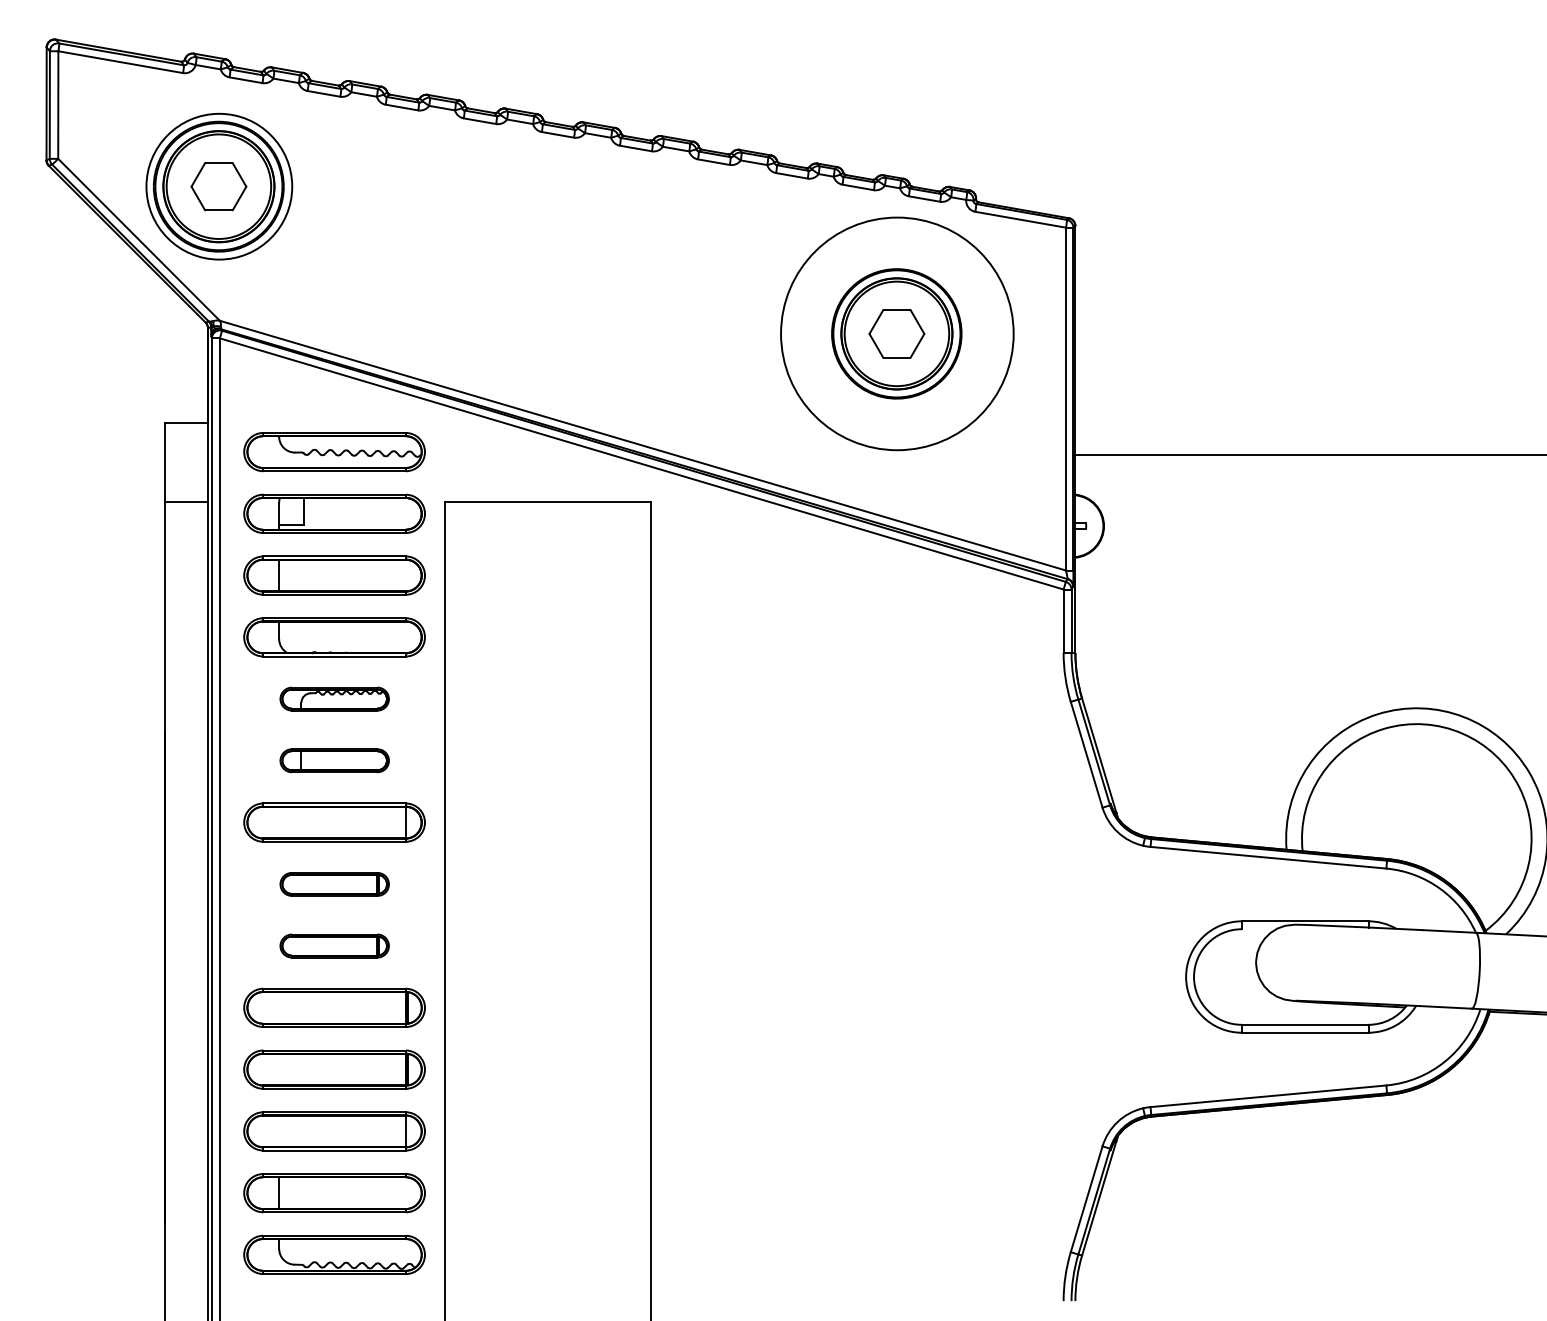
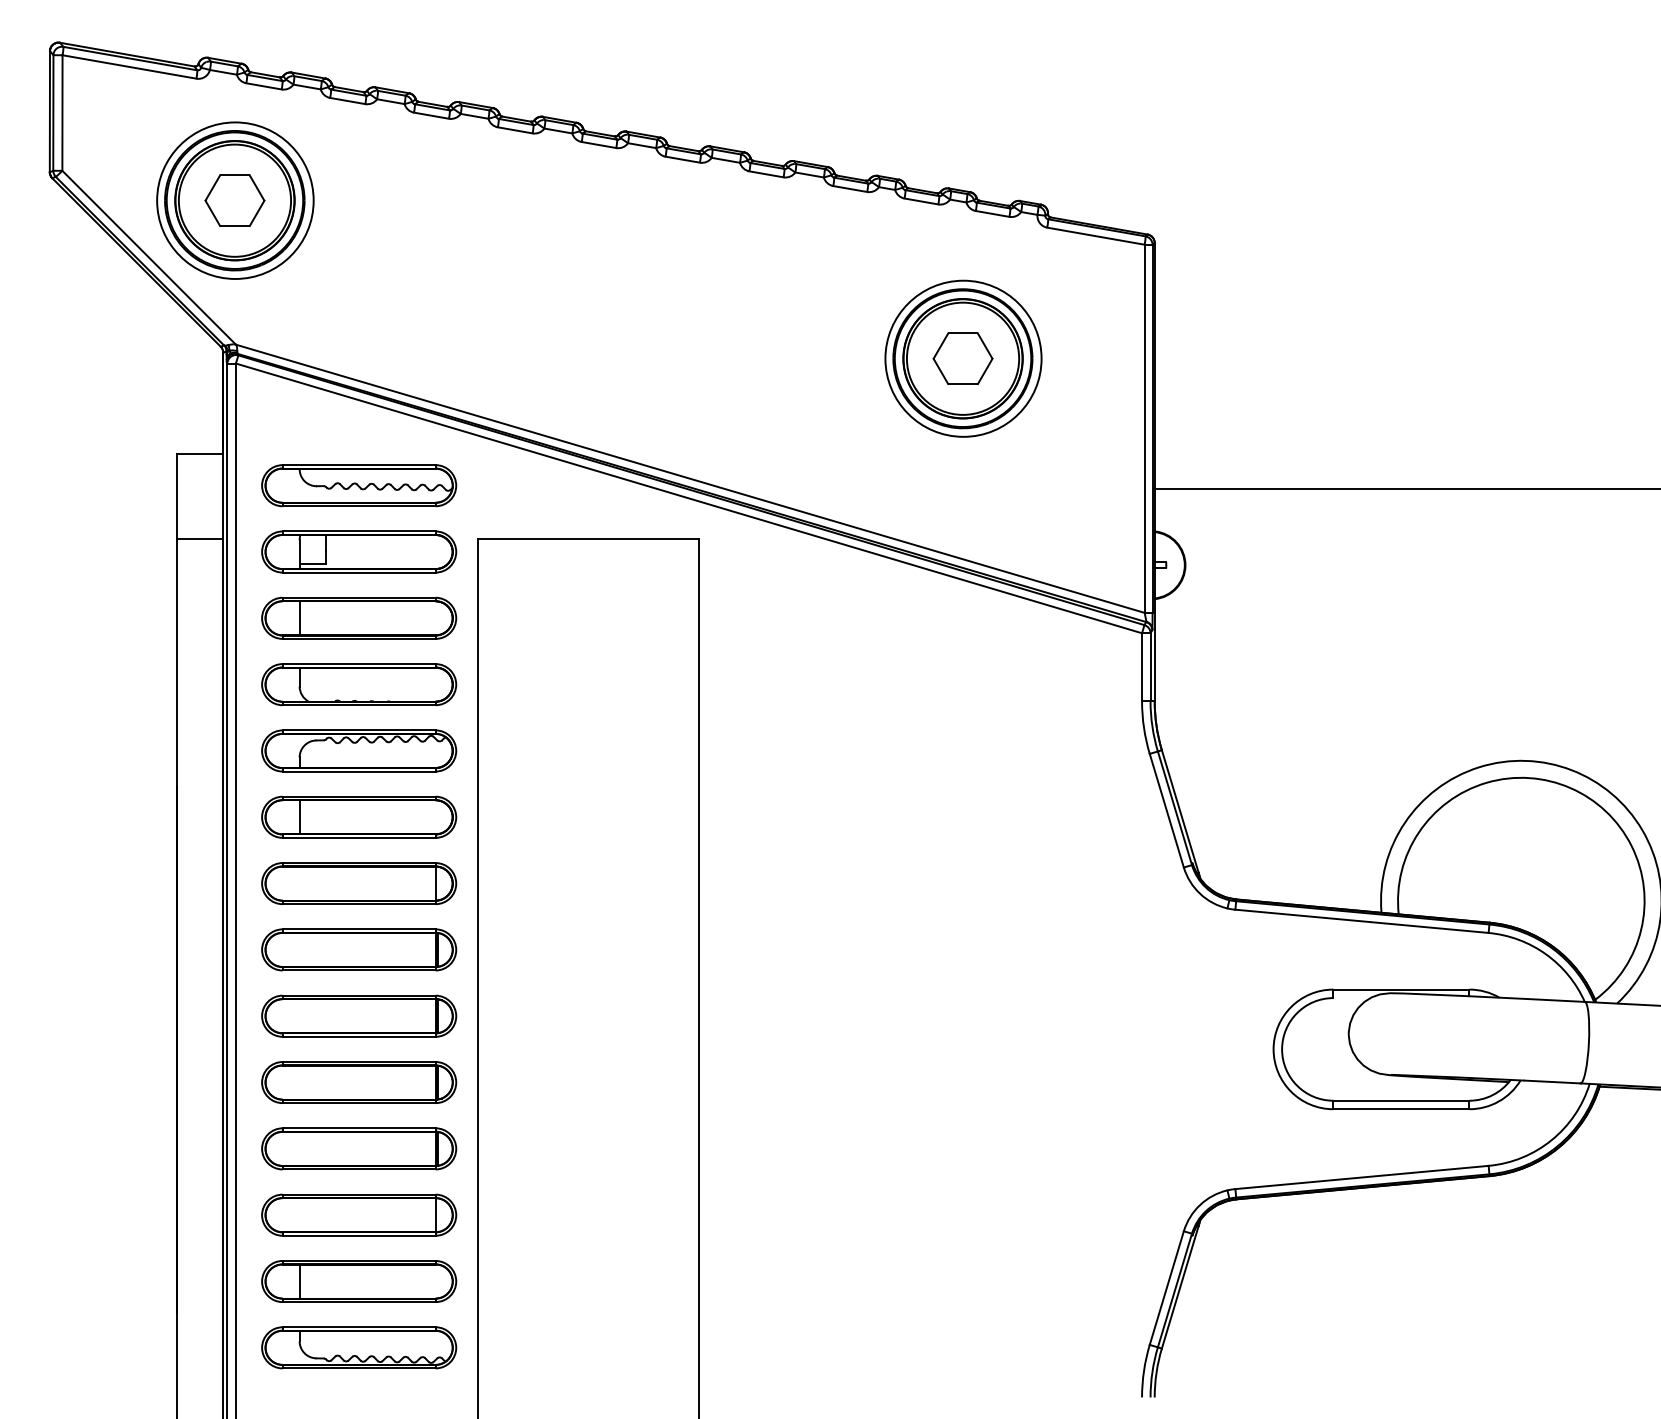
circle: (897, 333) -> (963, 358), size x0.62
part: (334, 698) -> (359, 750), size x1.67
part: (334, 760) -> (359, 816), size x1.67
part: (334, 883) -> (359, 949), size x1.67
part: (334, 945) -> (359, 1015), size x1.67

